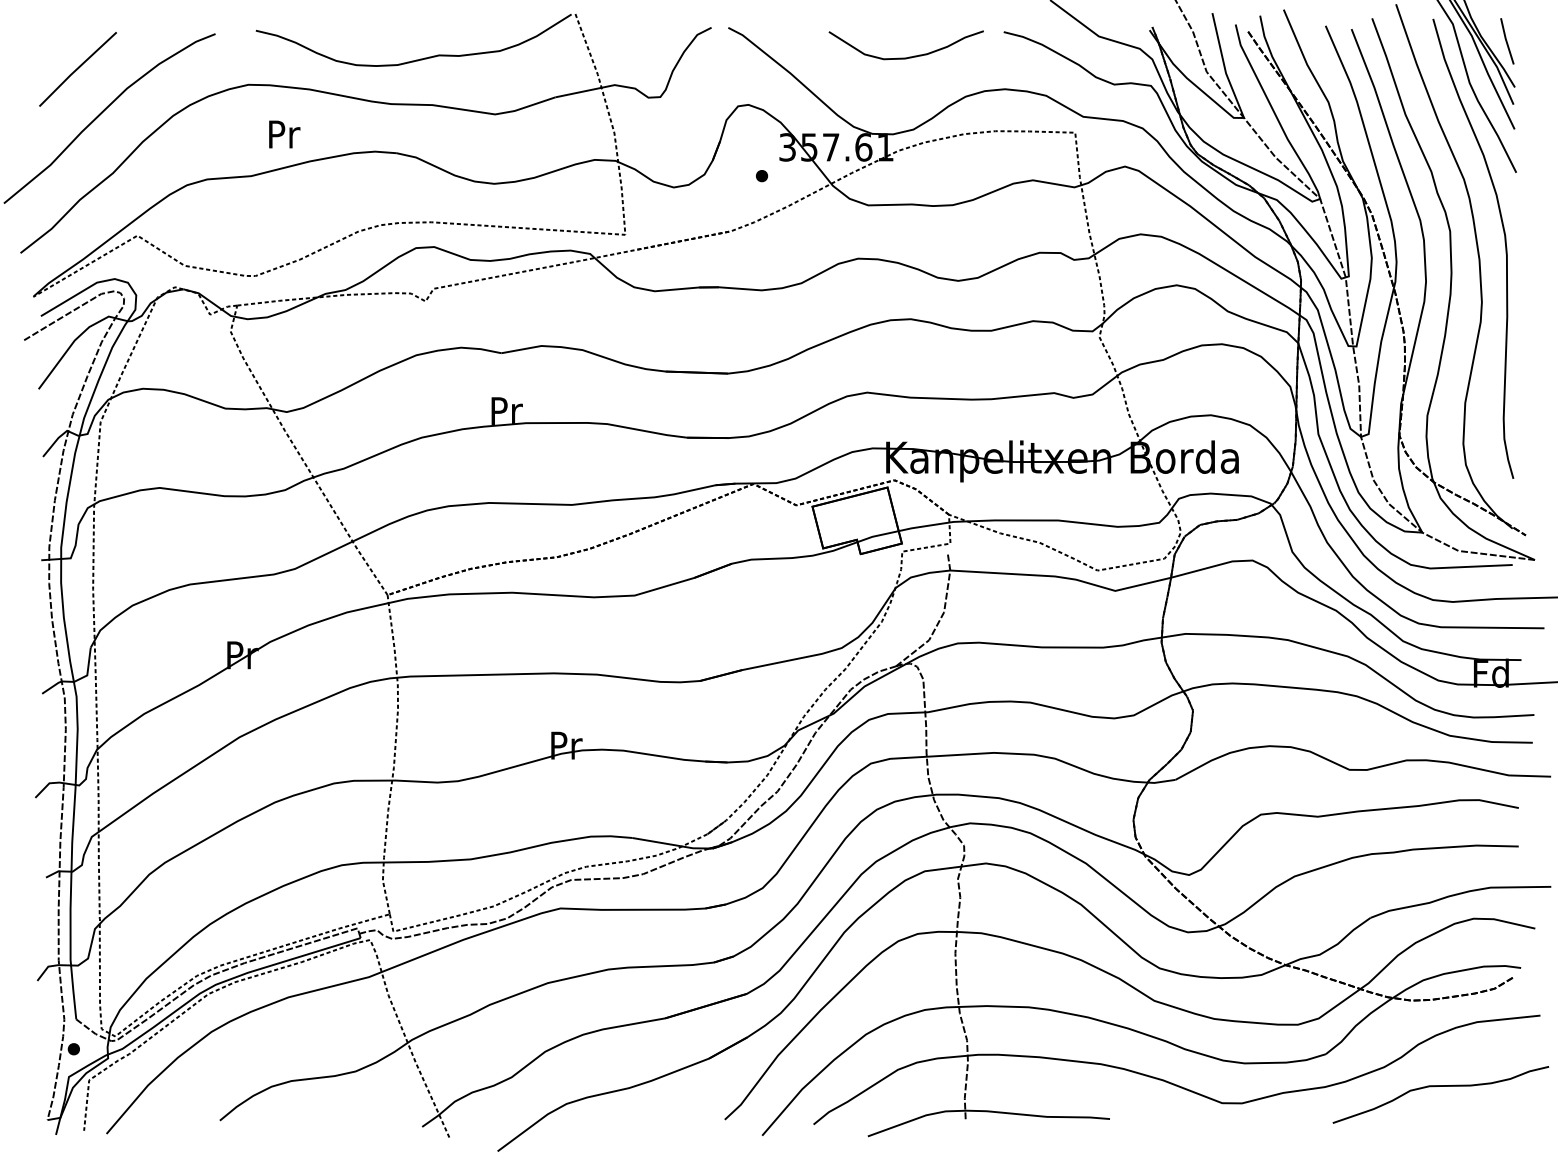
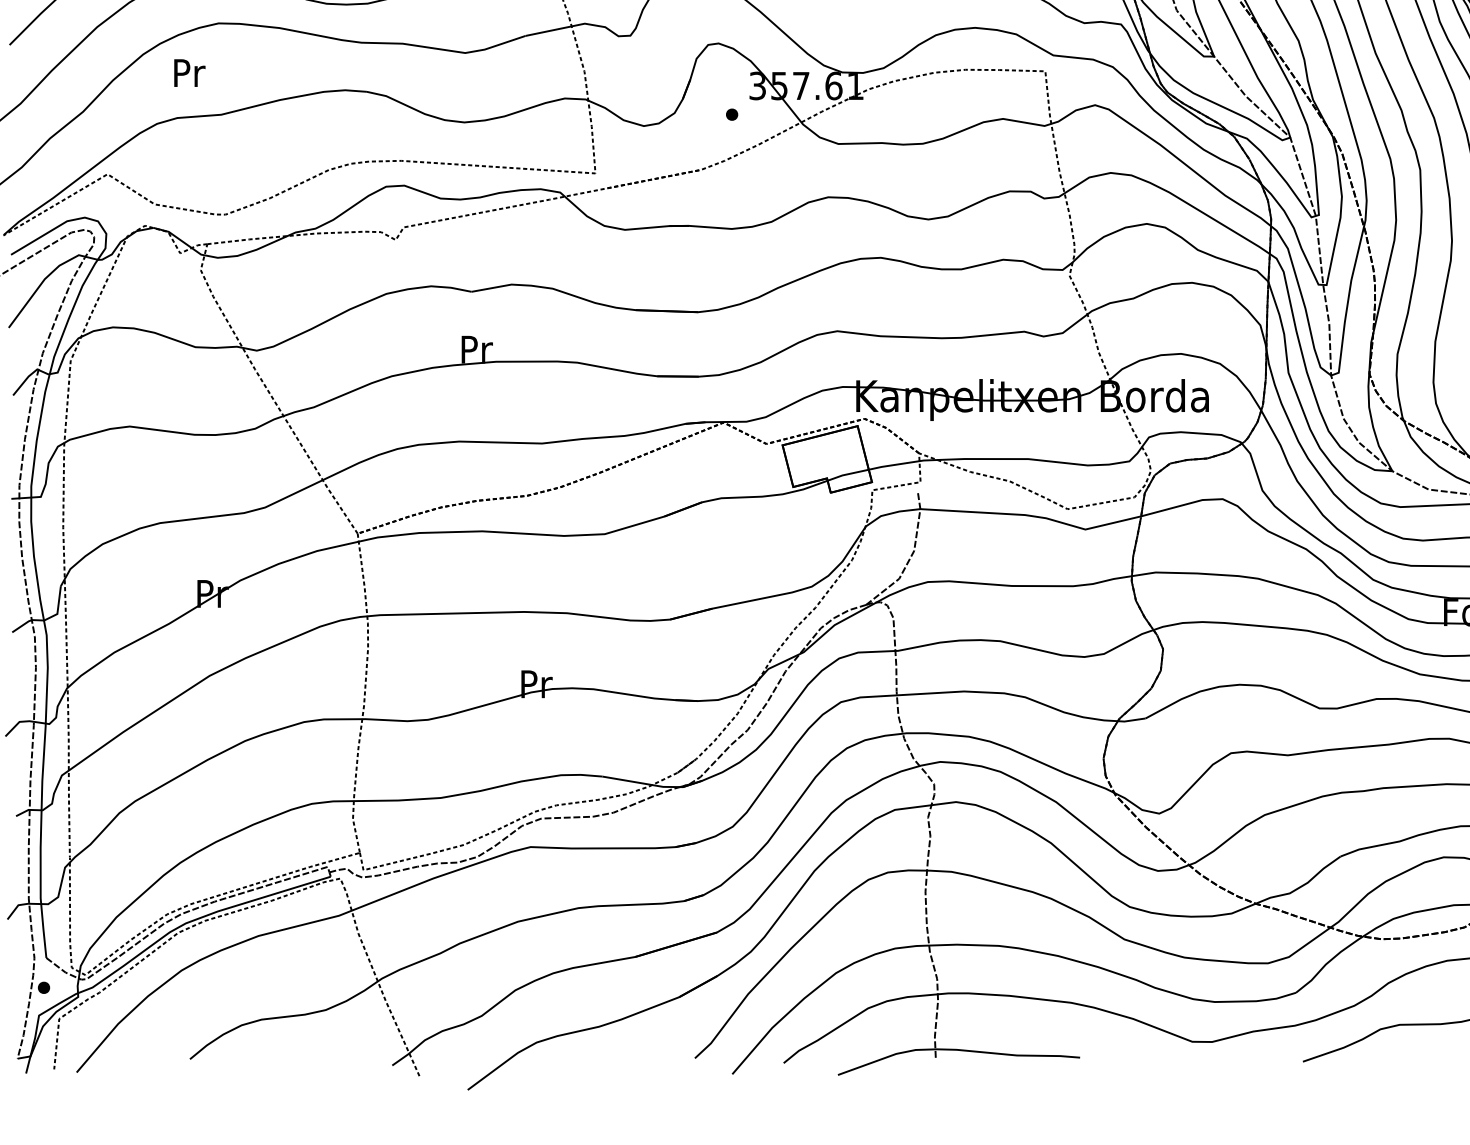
text: (284, 134) -> (189, 73), moved

